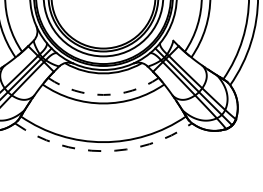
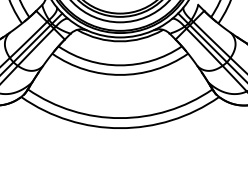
arc: (103, 94) -> (120, 64), dashed -> solid
arc: (103, 151) -> (120, 128), dashed -> solid

